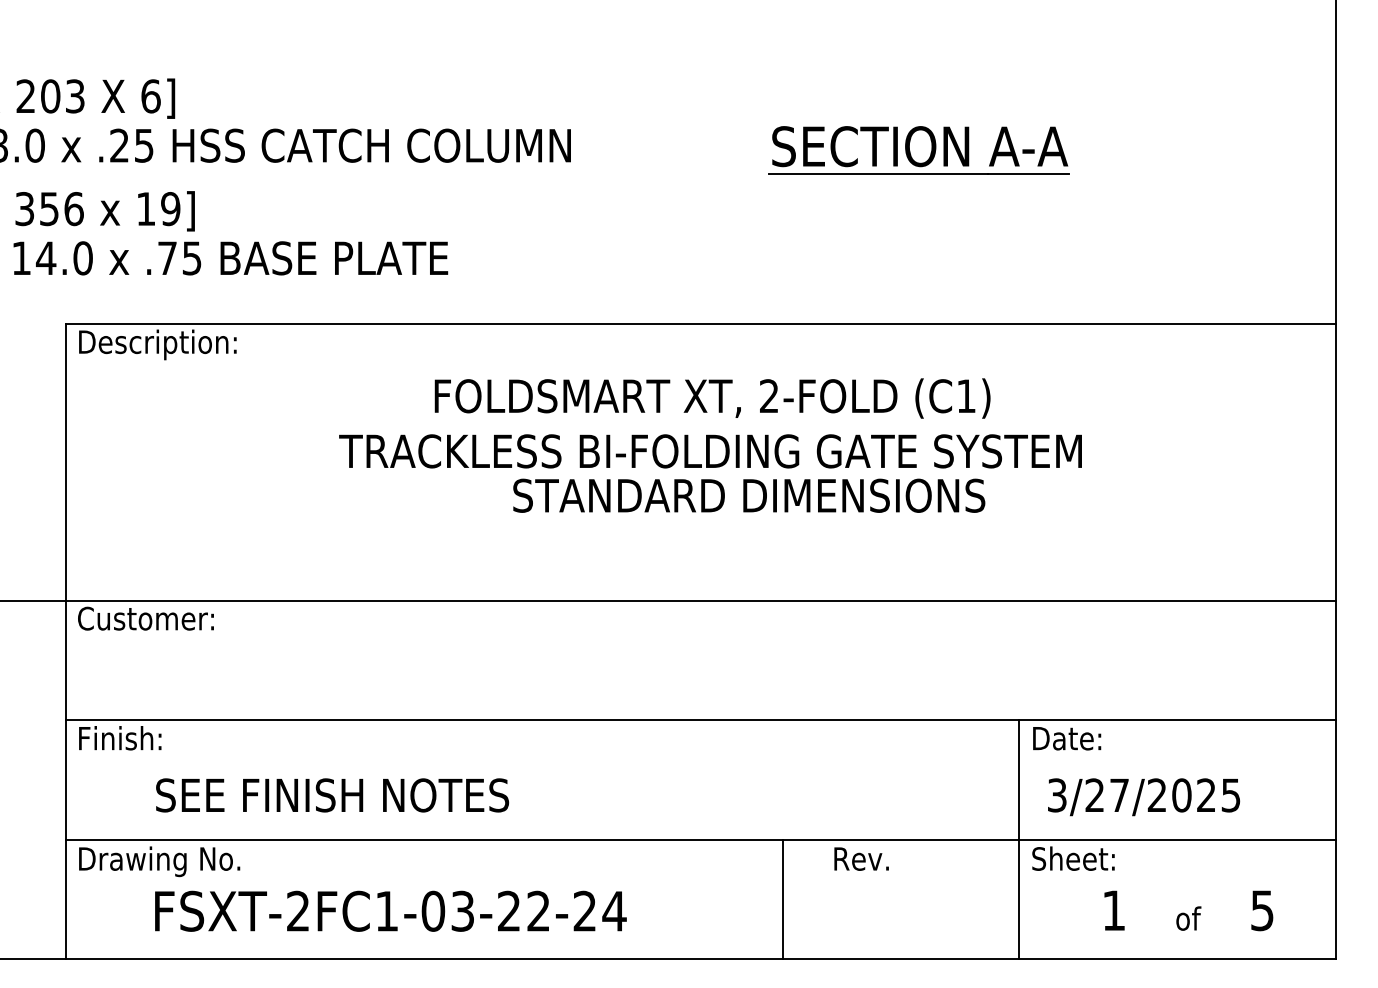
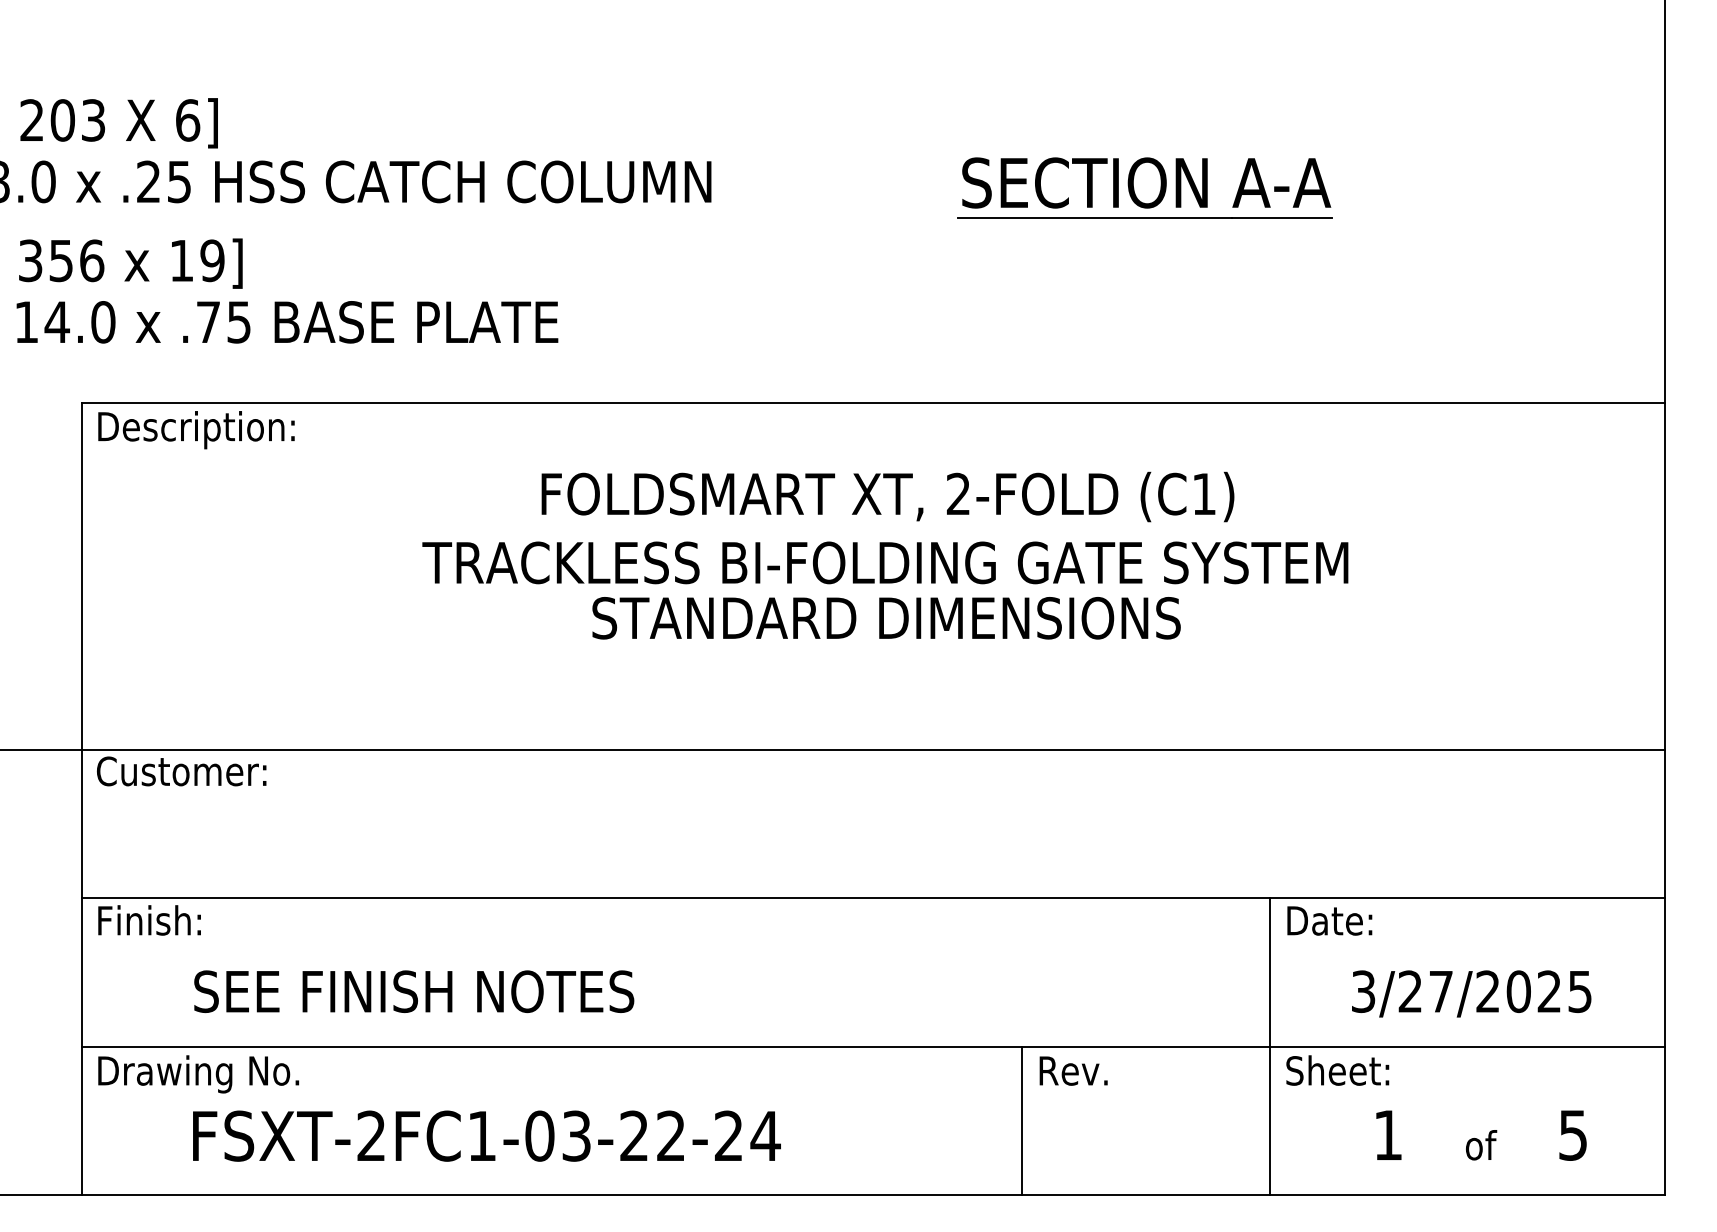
text: (749, 496) -> (886, 618), moved
text: (1143, 796) -> (1471, 993), moved
line: (783, 898) -> (1022, 1120), moved

